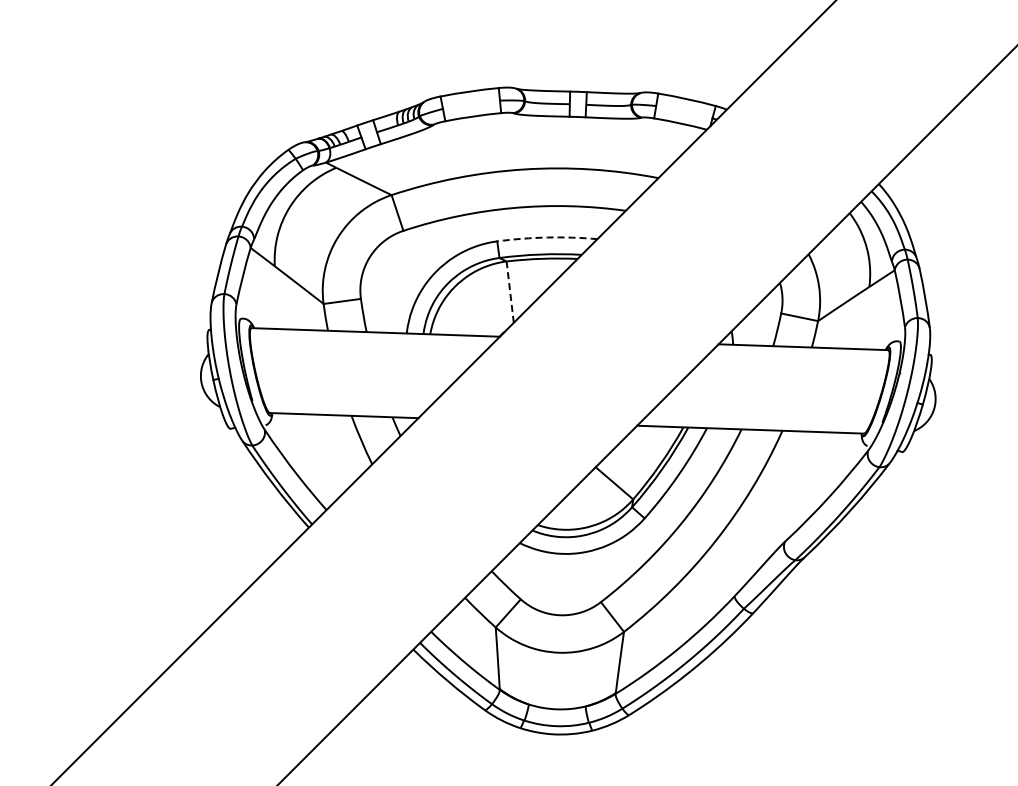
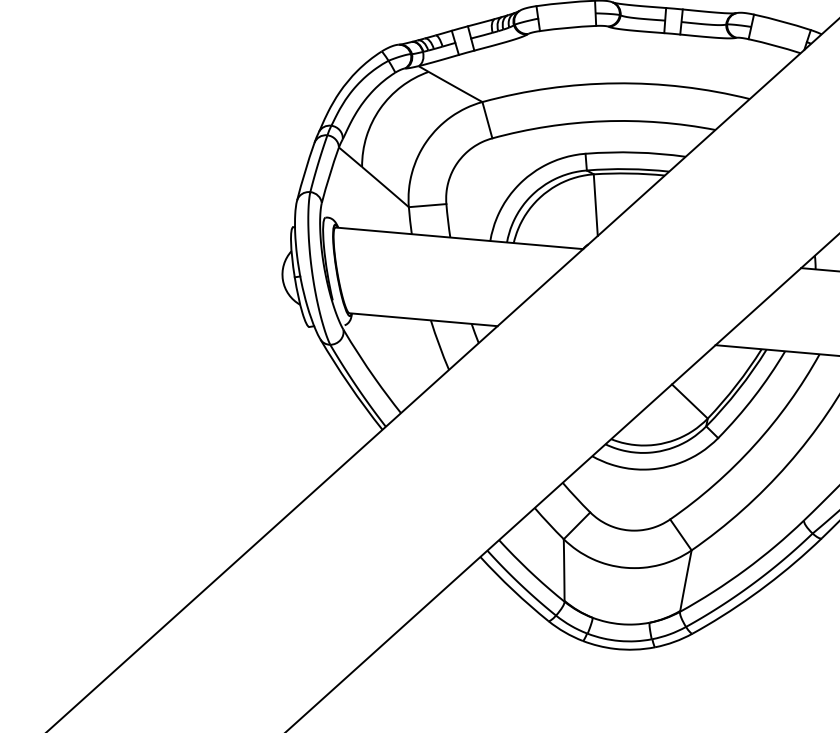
arc: (547, 237) -> (635, 152), dashed -> solid
line: (510, 292) -> (596, 205), dashed -> solid

